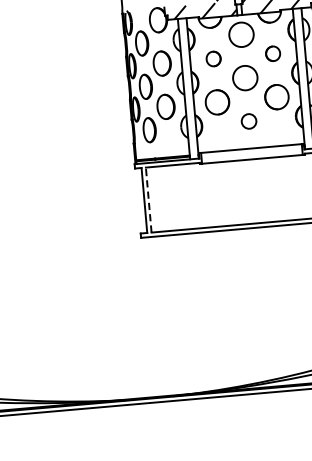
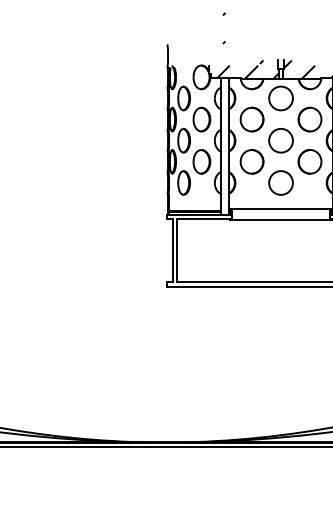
part: (272, 53) -> (309, 119), size x1.67
part: (213, 58) -> (251, 119), size x1.67
circle: (248, 120) -> (280, 182), size x1.67
line: (148, 199) -> (177, 250), dashed -> solid

